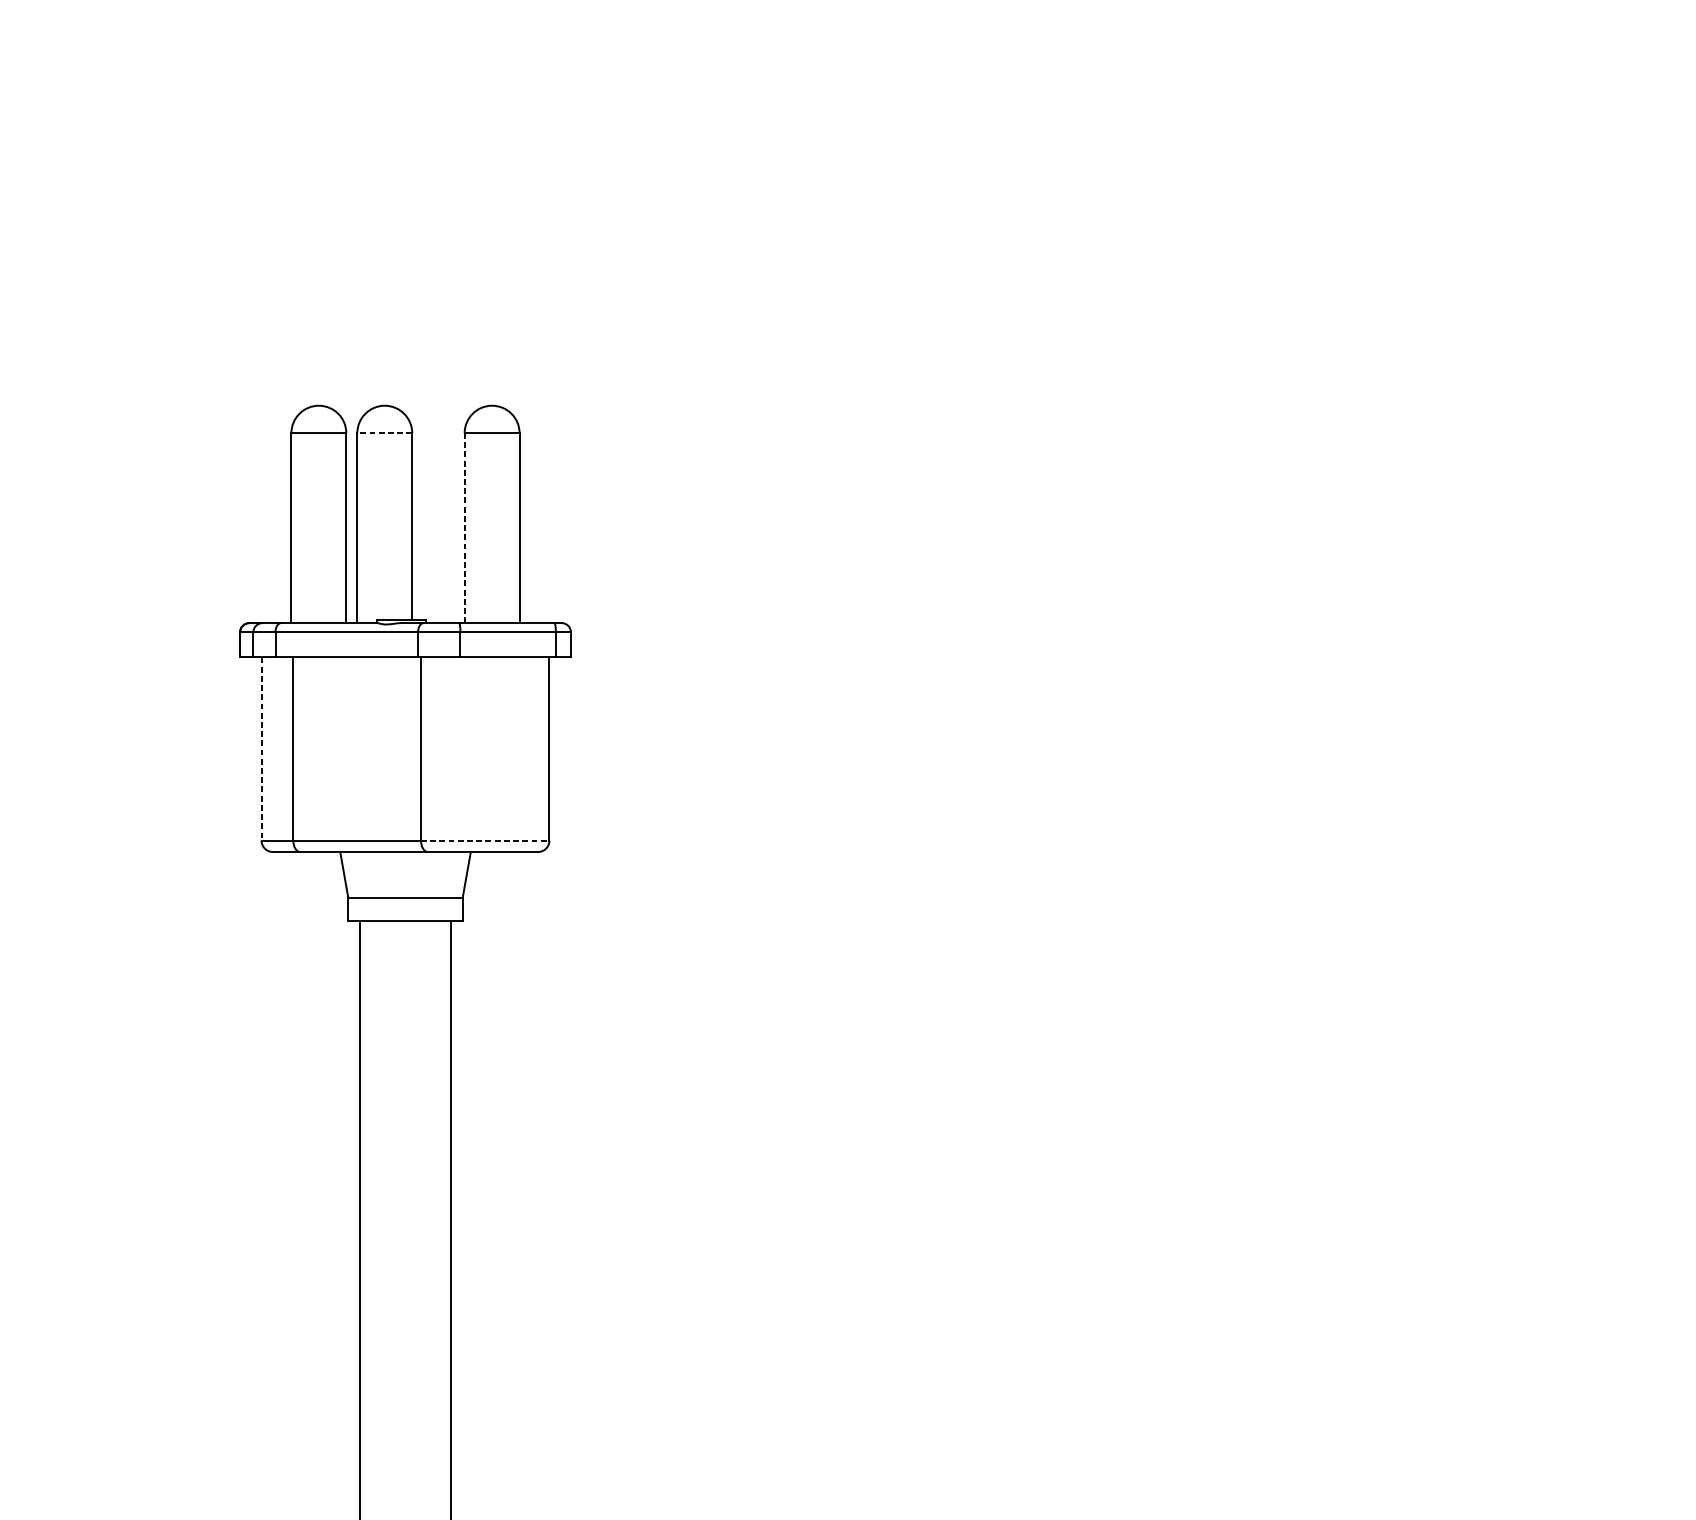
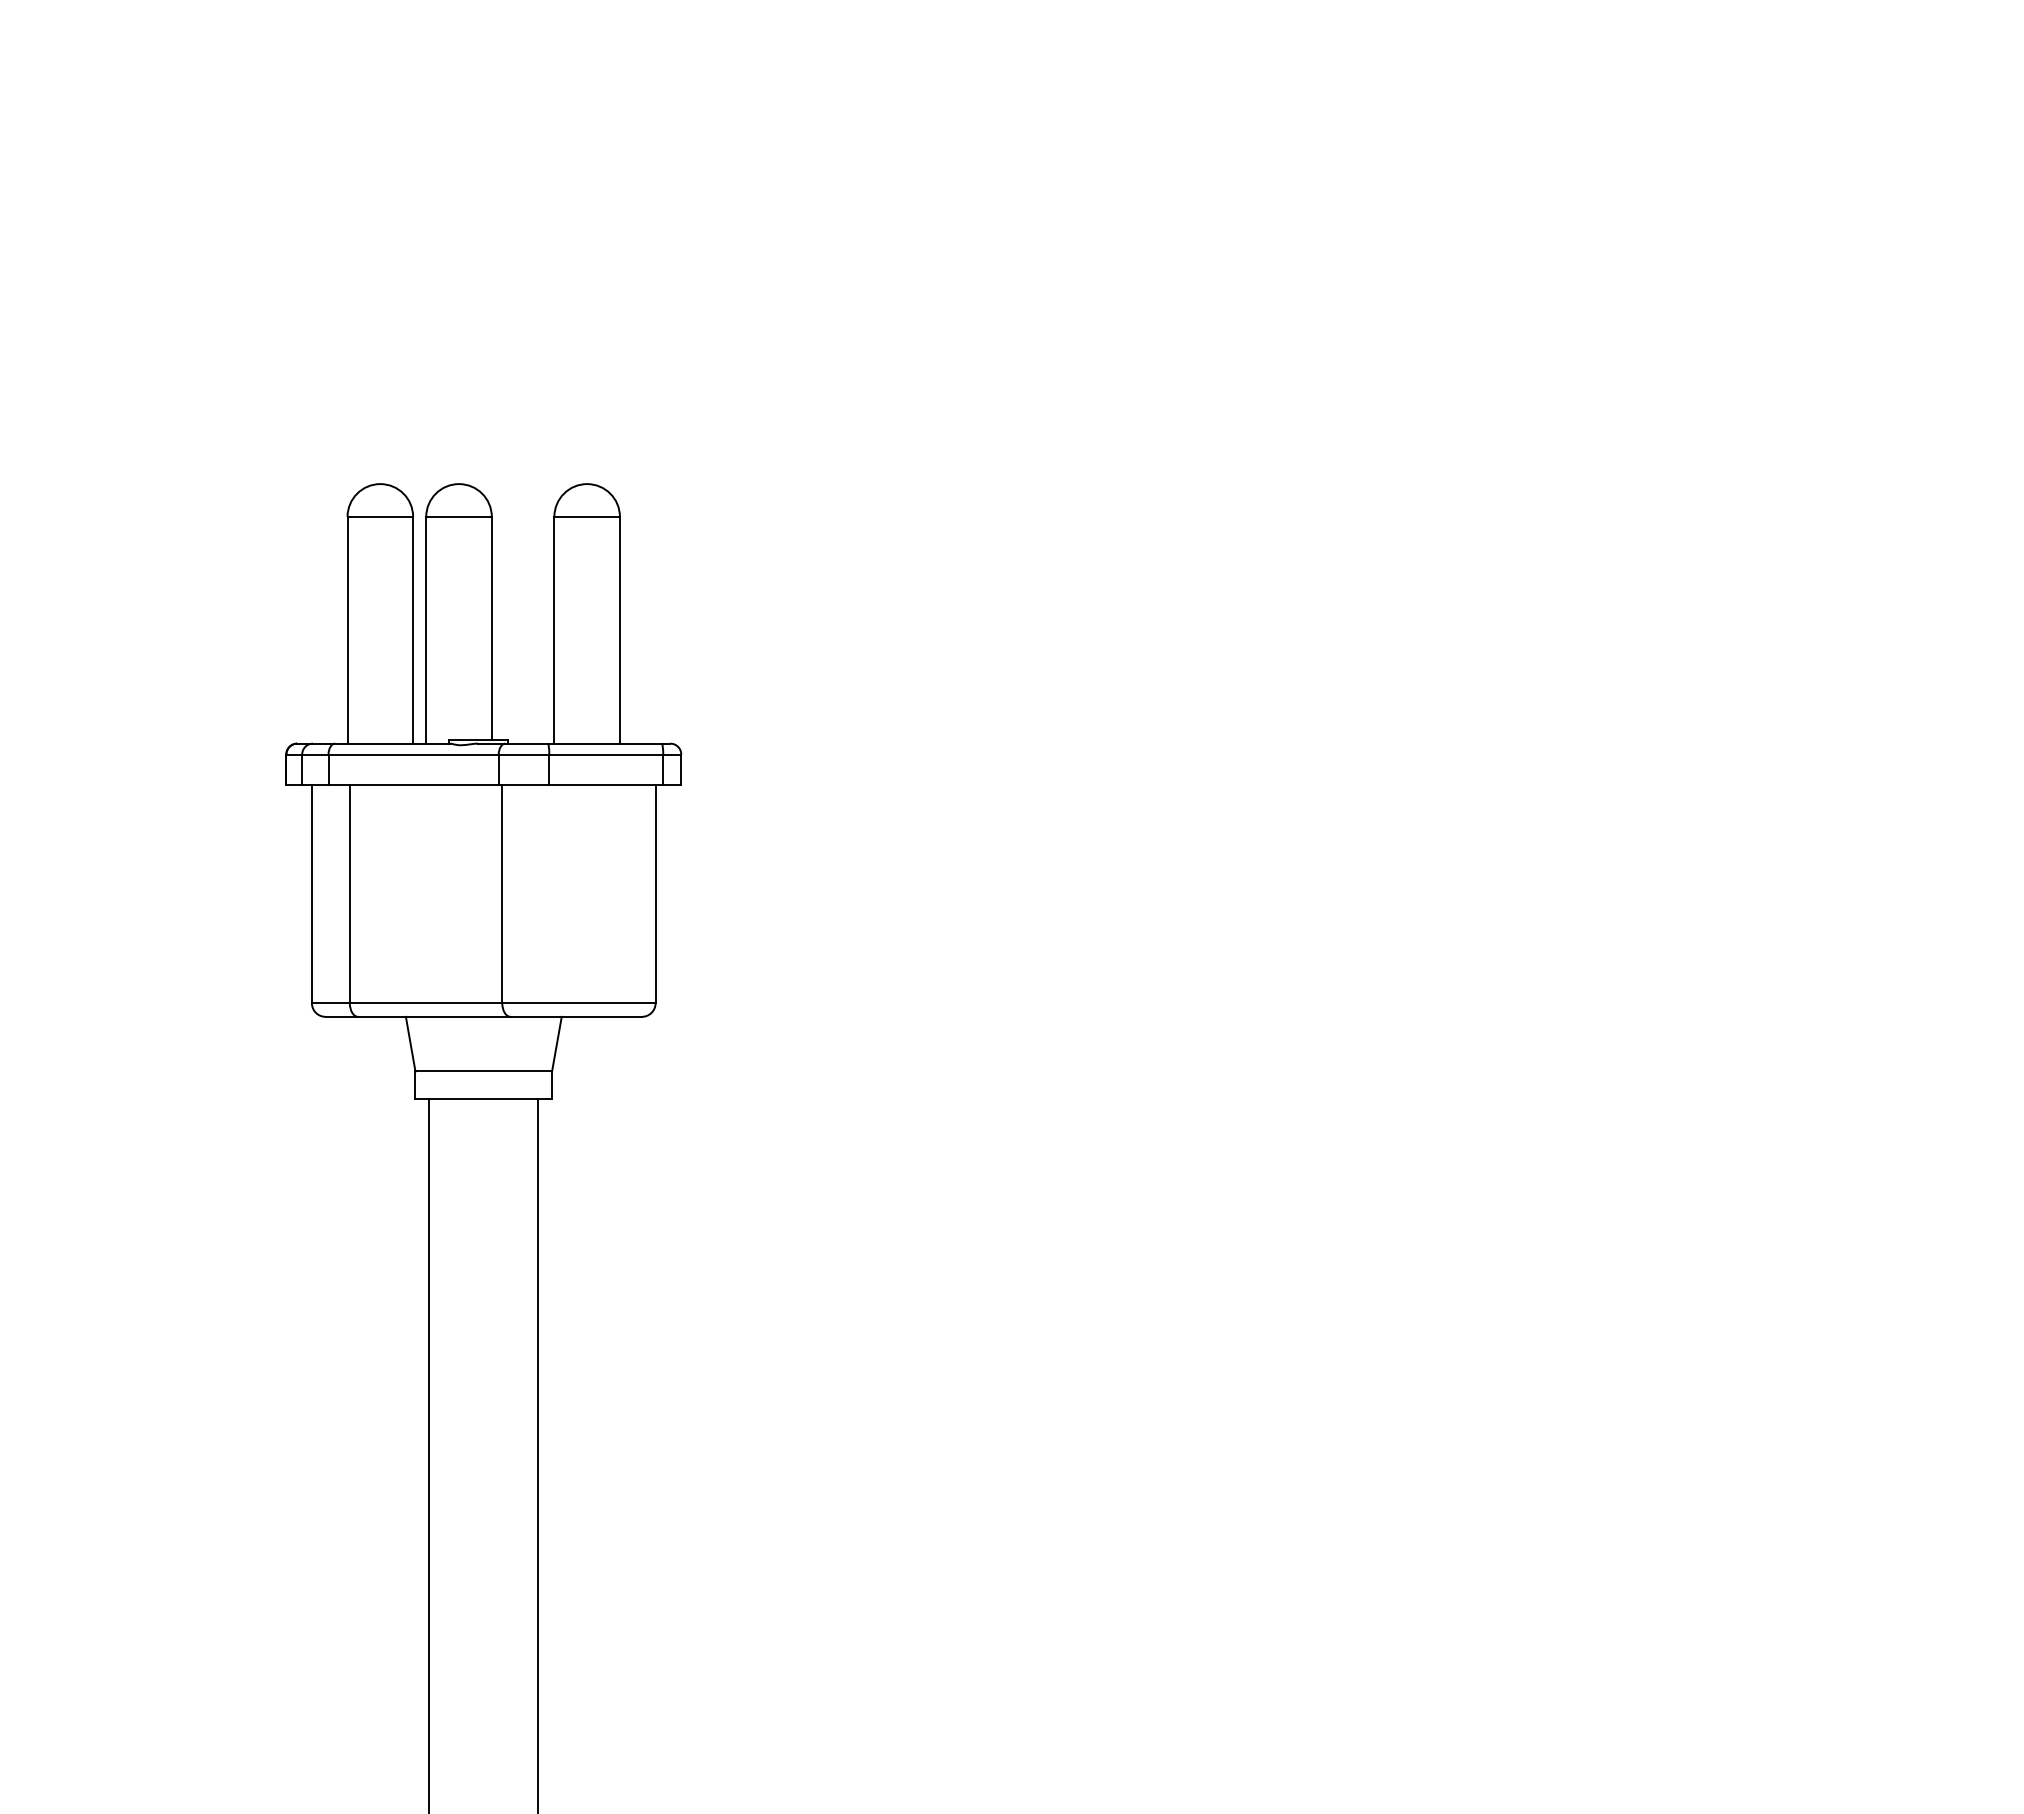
line: (385, 432) -> (459, 516), dashed -> solid
line: (464, 527) -> (554, 629), dashed -> solid
line: (261, 749) -> (311, 894), dashed -> solid
line: (484, 840) -> (578, 1003), dashed -> solid

